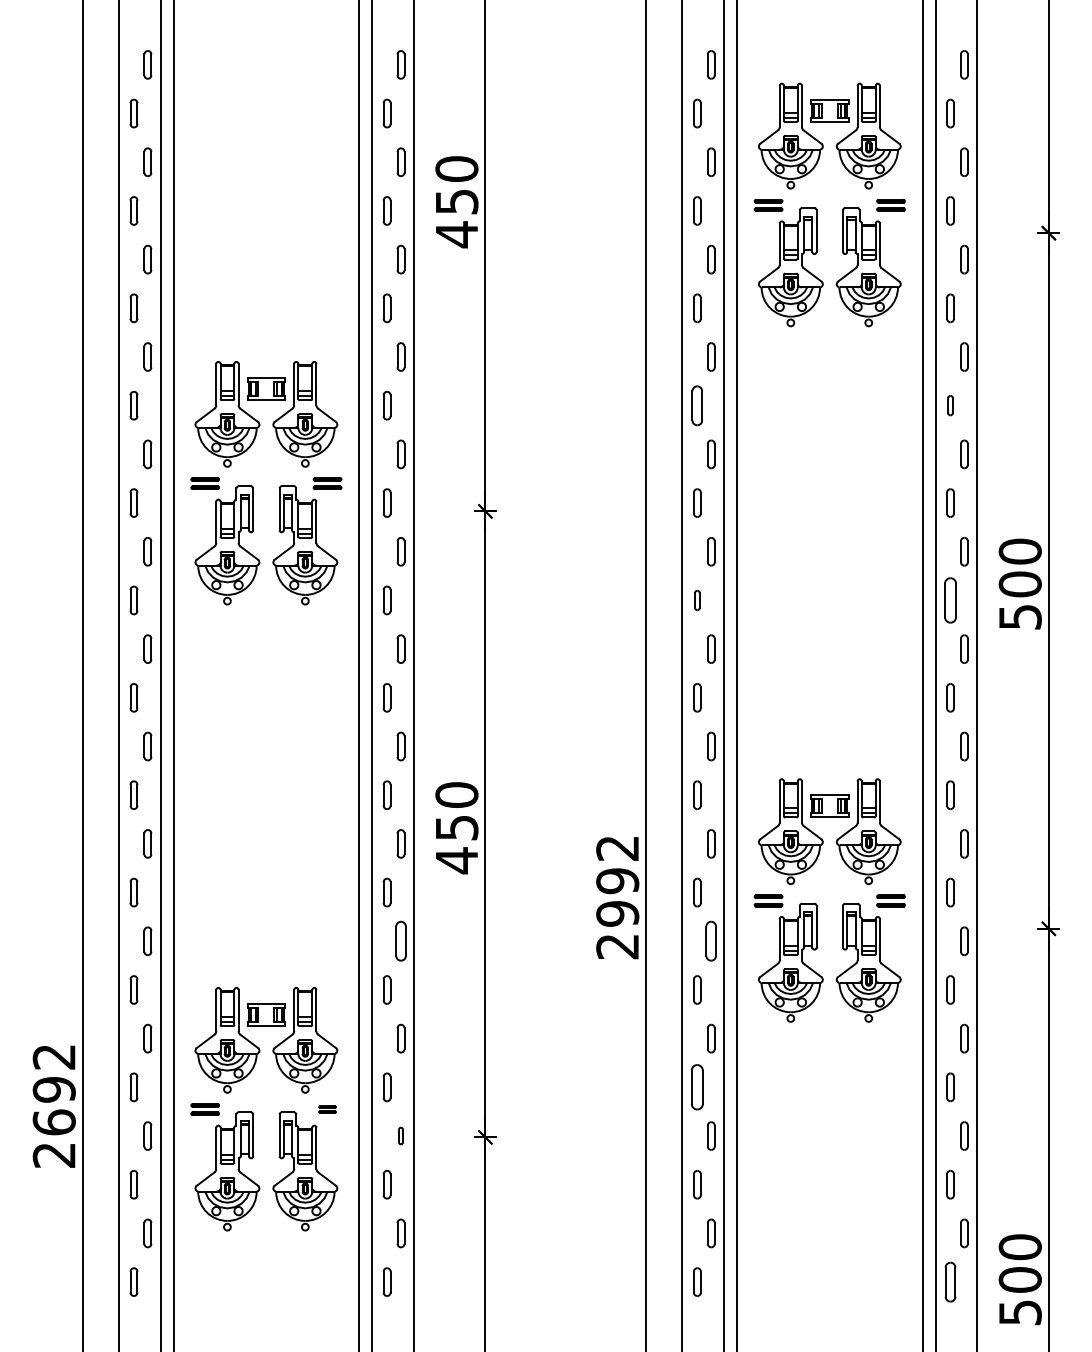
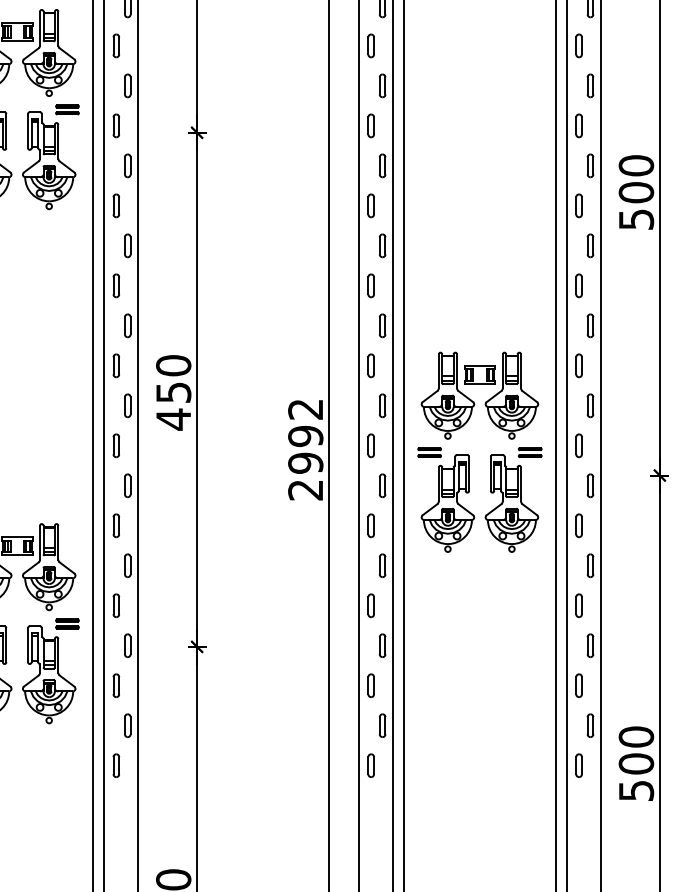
part: (697, 405) -> (371, 45), size x0.71
part: (950, 405) -> (579, 45), size x1.43
part: (697, 600) -> (371, 205), size x1.43
part: (950, 600) -> (579, 205), size x0.62
part: (400, 941) -> (127, 485), size x0.71
part: (711, 941) -> (382, 485), size x0.71
part: (697, 1087) -> (371, 605), size x0.62
part: (327, 1109) -> (67, 623), size x1.67
part: (400, 1135) -> (127, 645), size x1.67
part: (950, 1281) -> (579, 765), size x0.71

